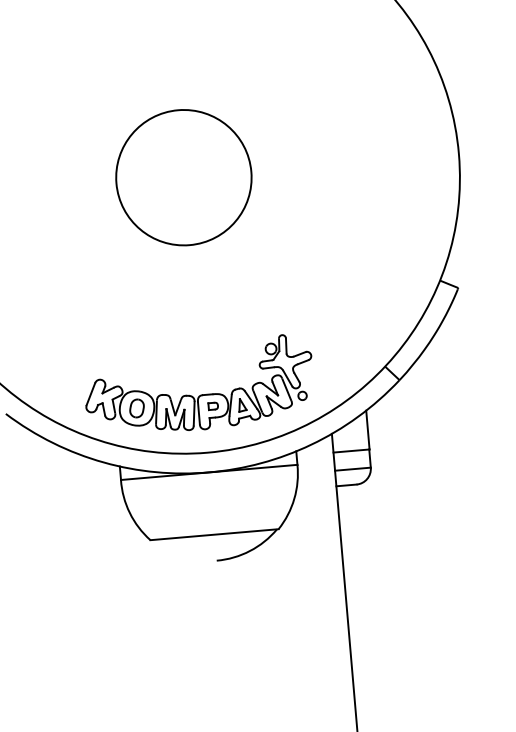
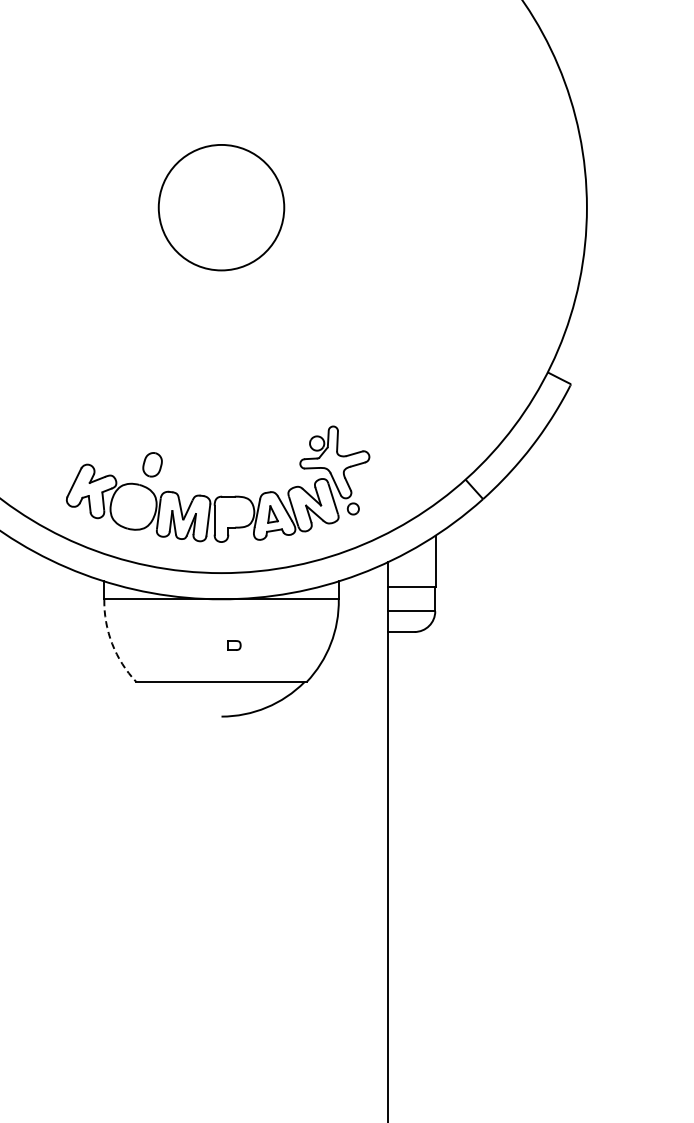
circle: (183, 177) -> (221, 207), size x0.7
part: (213, 406) -> (234, 645), moved
part: (136, 408) -> (152, 464), moved
arc: (129, 512) -> (112, 643), solid -> dashed

